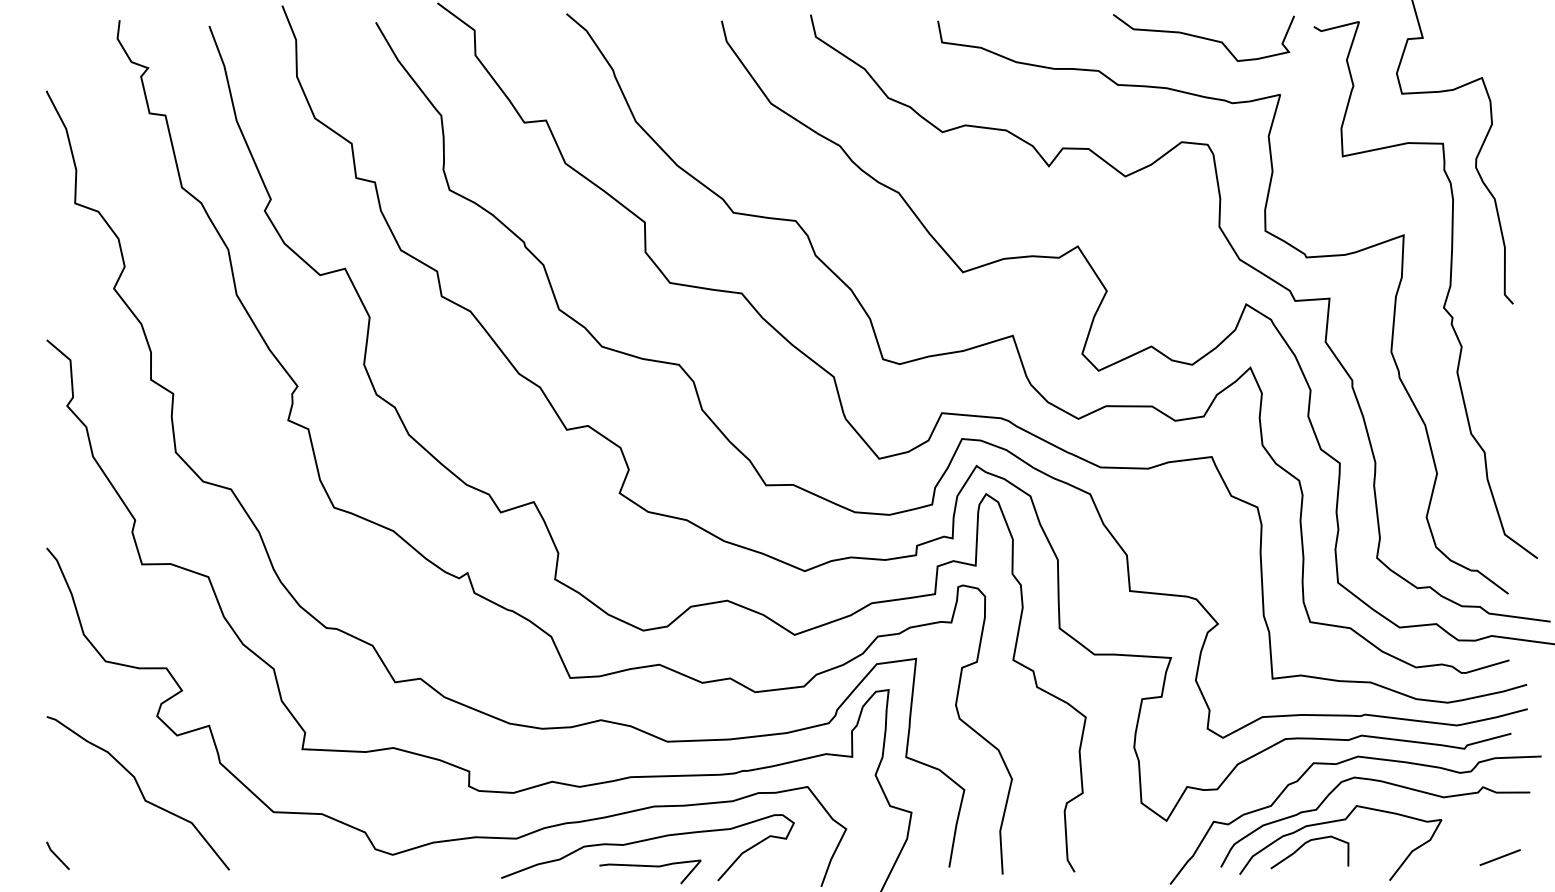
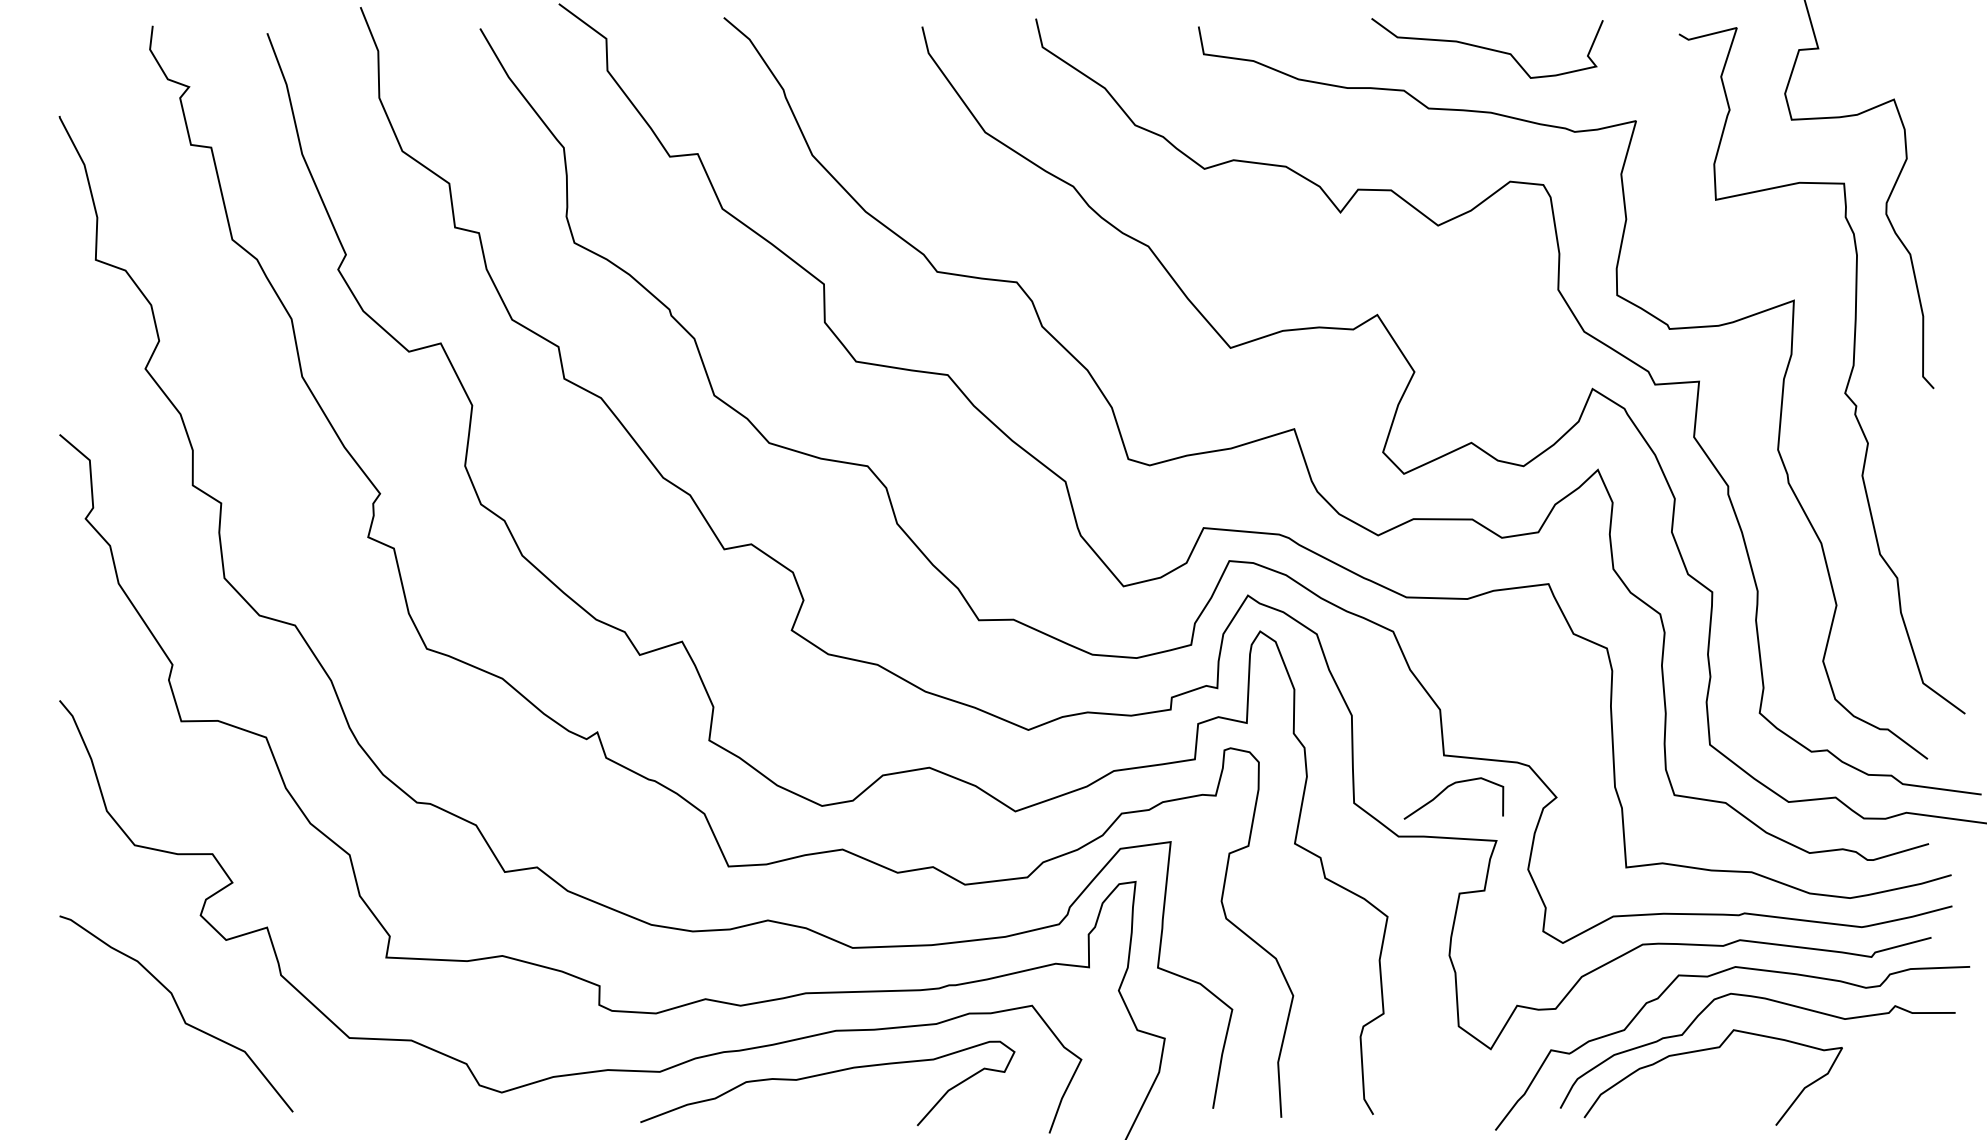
curve: (1203, 37) -> (1487, 48), moved
curve: (1303, 846) -> (1445, 790), moved
line: (56, 855) -> (72, 1093), removed
line: (1500, 857) -> (1917, 1095), removed
curve: (650, 866) -> (831, 1107), removed

